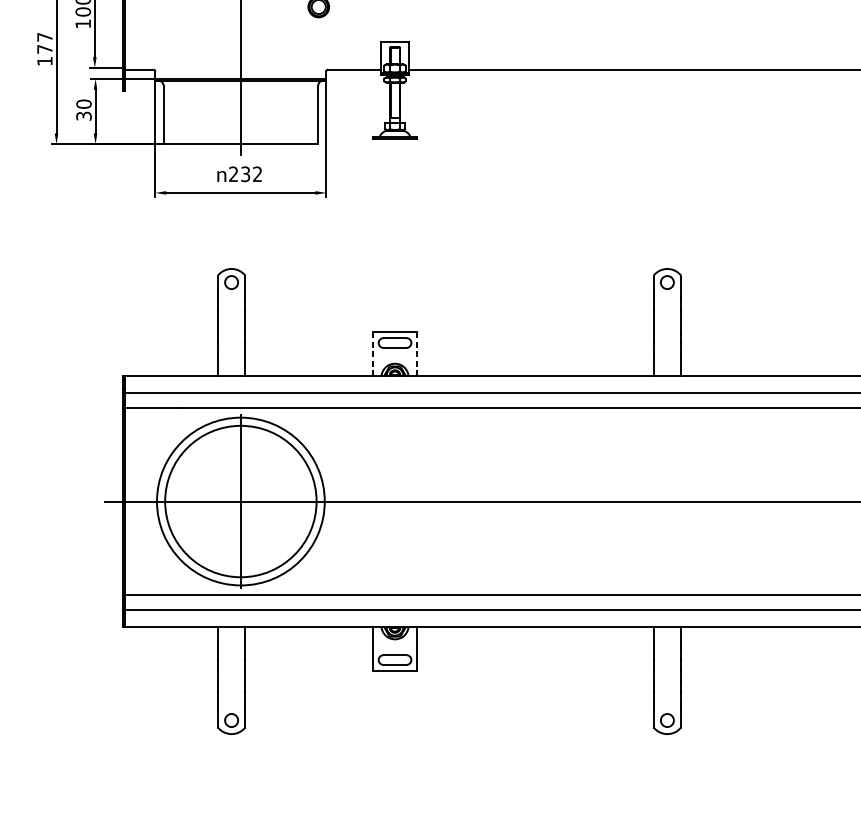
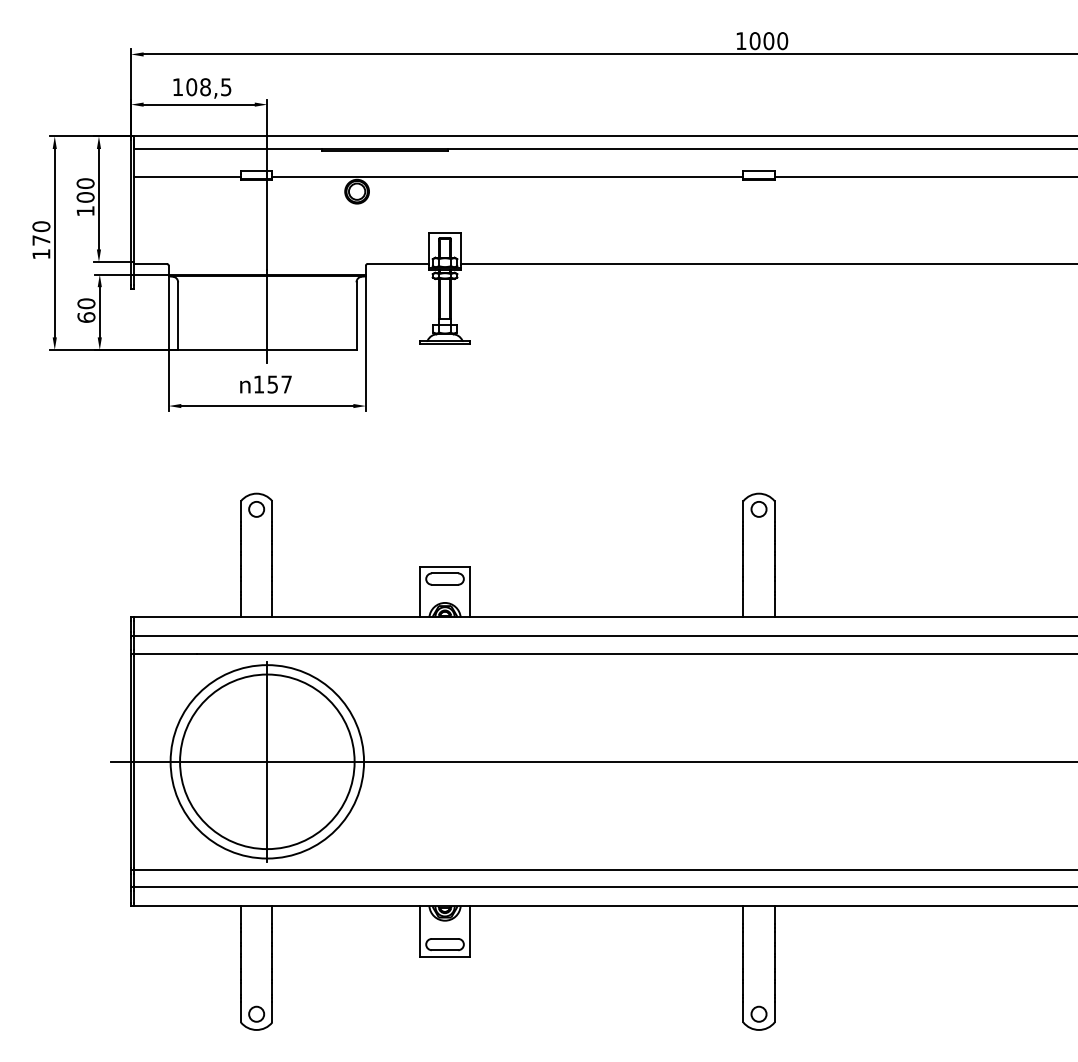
text: (45, 37) -> (41, 226), 177 -> 170
text: (84, 116) -> (86, 317), 30 -> 60
text: (245, 174) -> (272, 384), 232 -> 157
line: (417, 353) -> (470, 591), dashed -> solid
line: (372, 354) -> (419, 592), dashed -> solid

